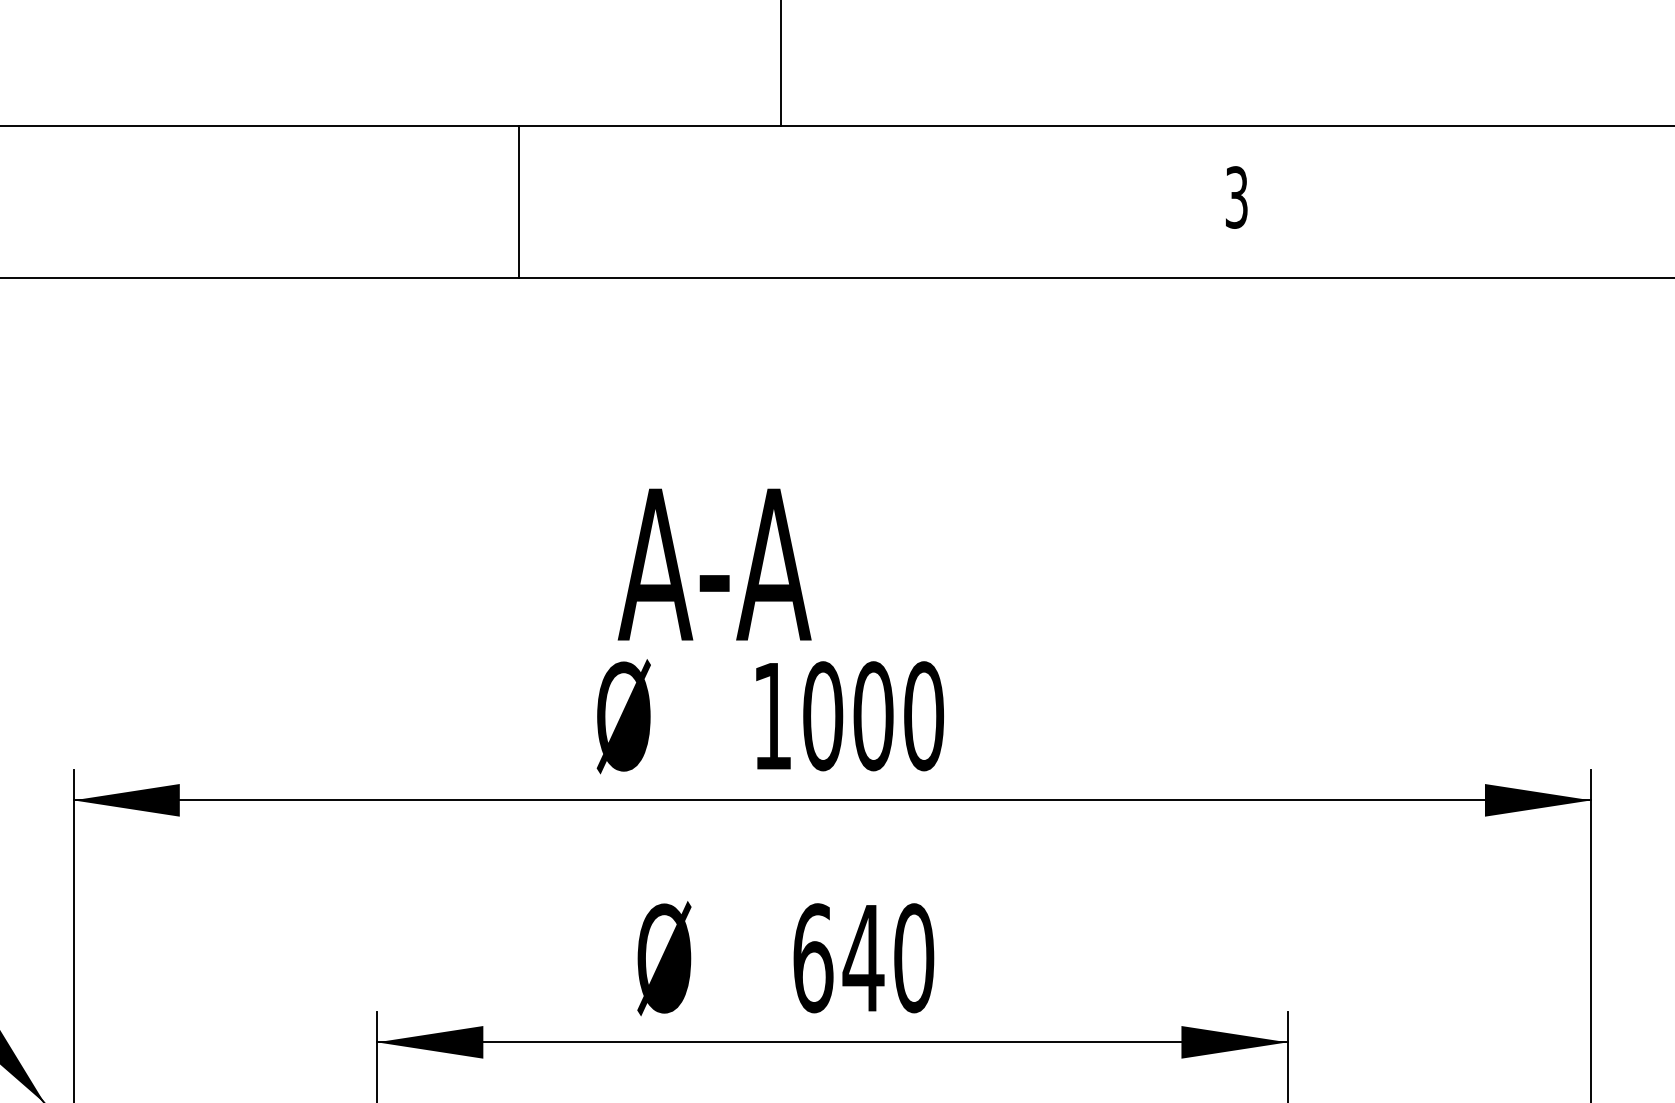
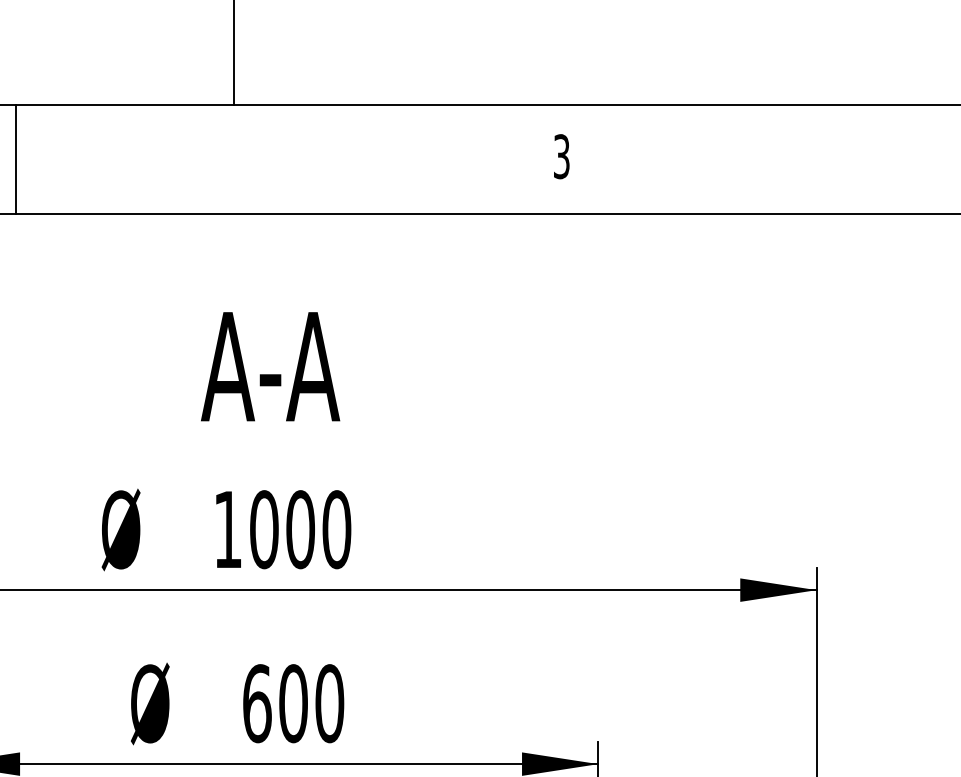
line: (518, 201) -> (15, 159), moved
text: (714, 564) -> (270, 366), moved
text: (863, 958) -> (293, 703), 640 -> 600

